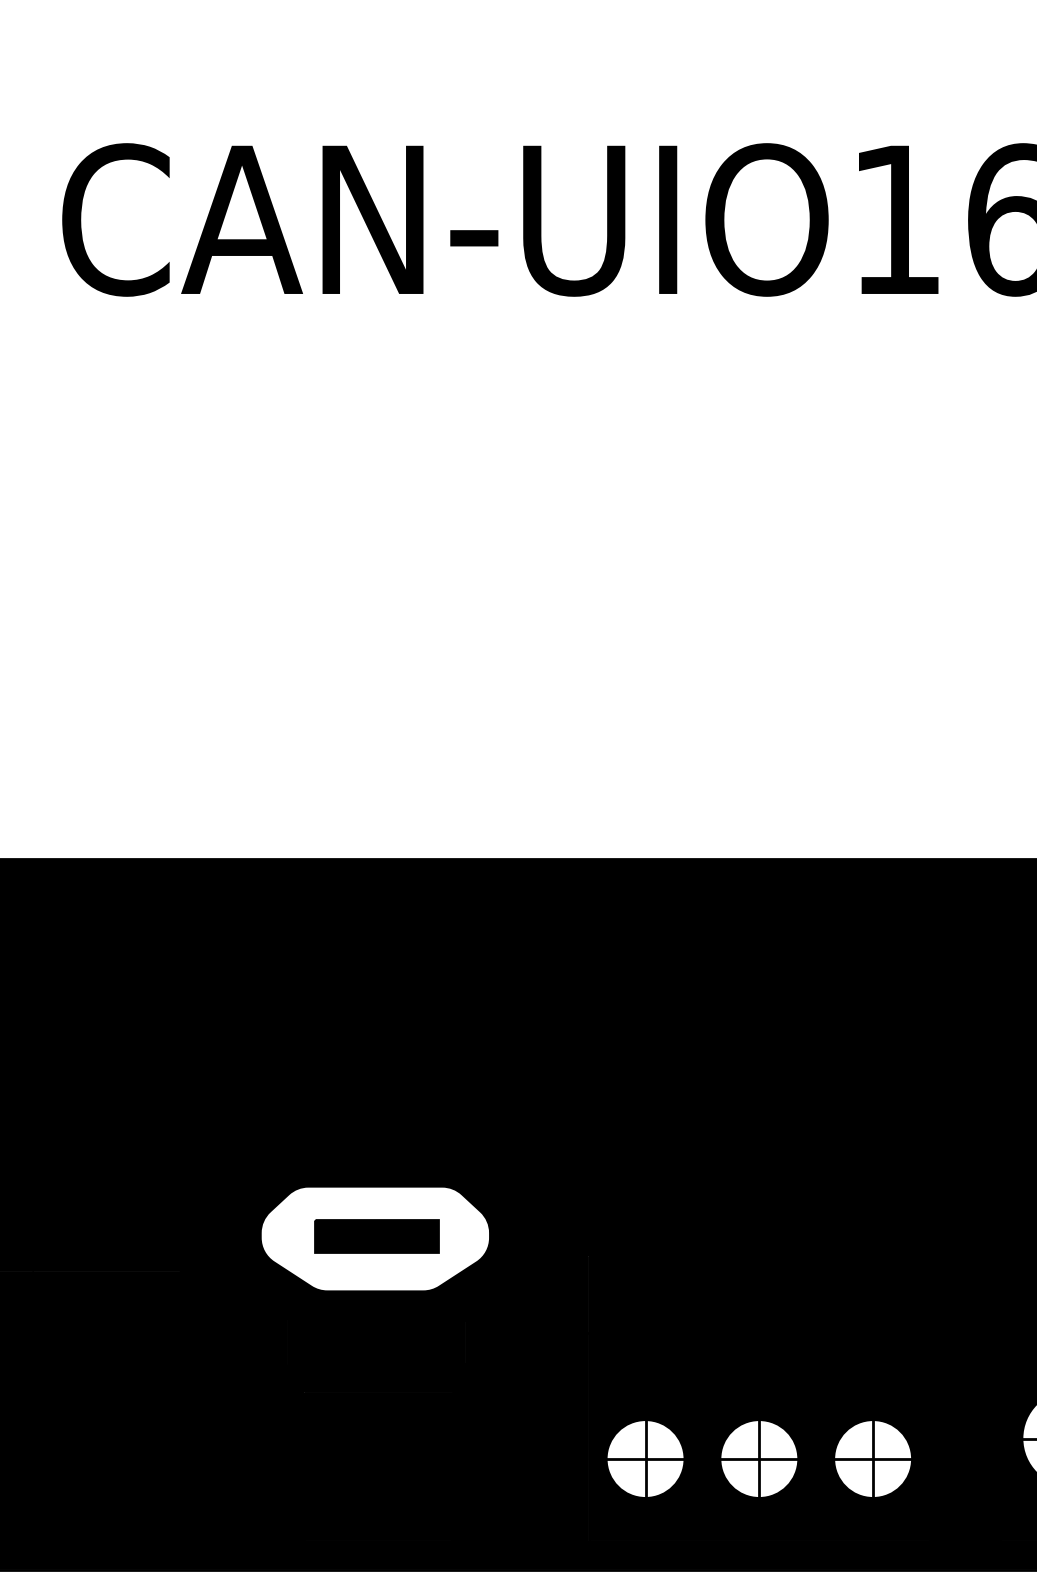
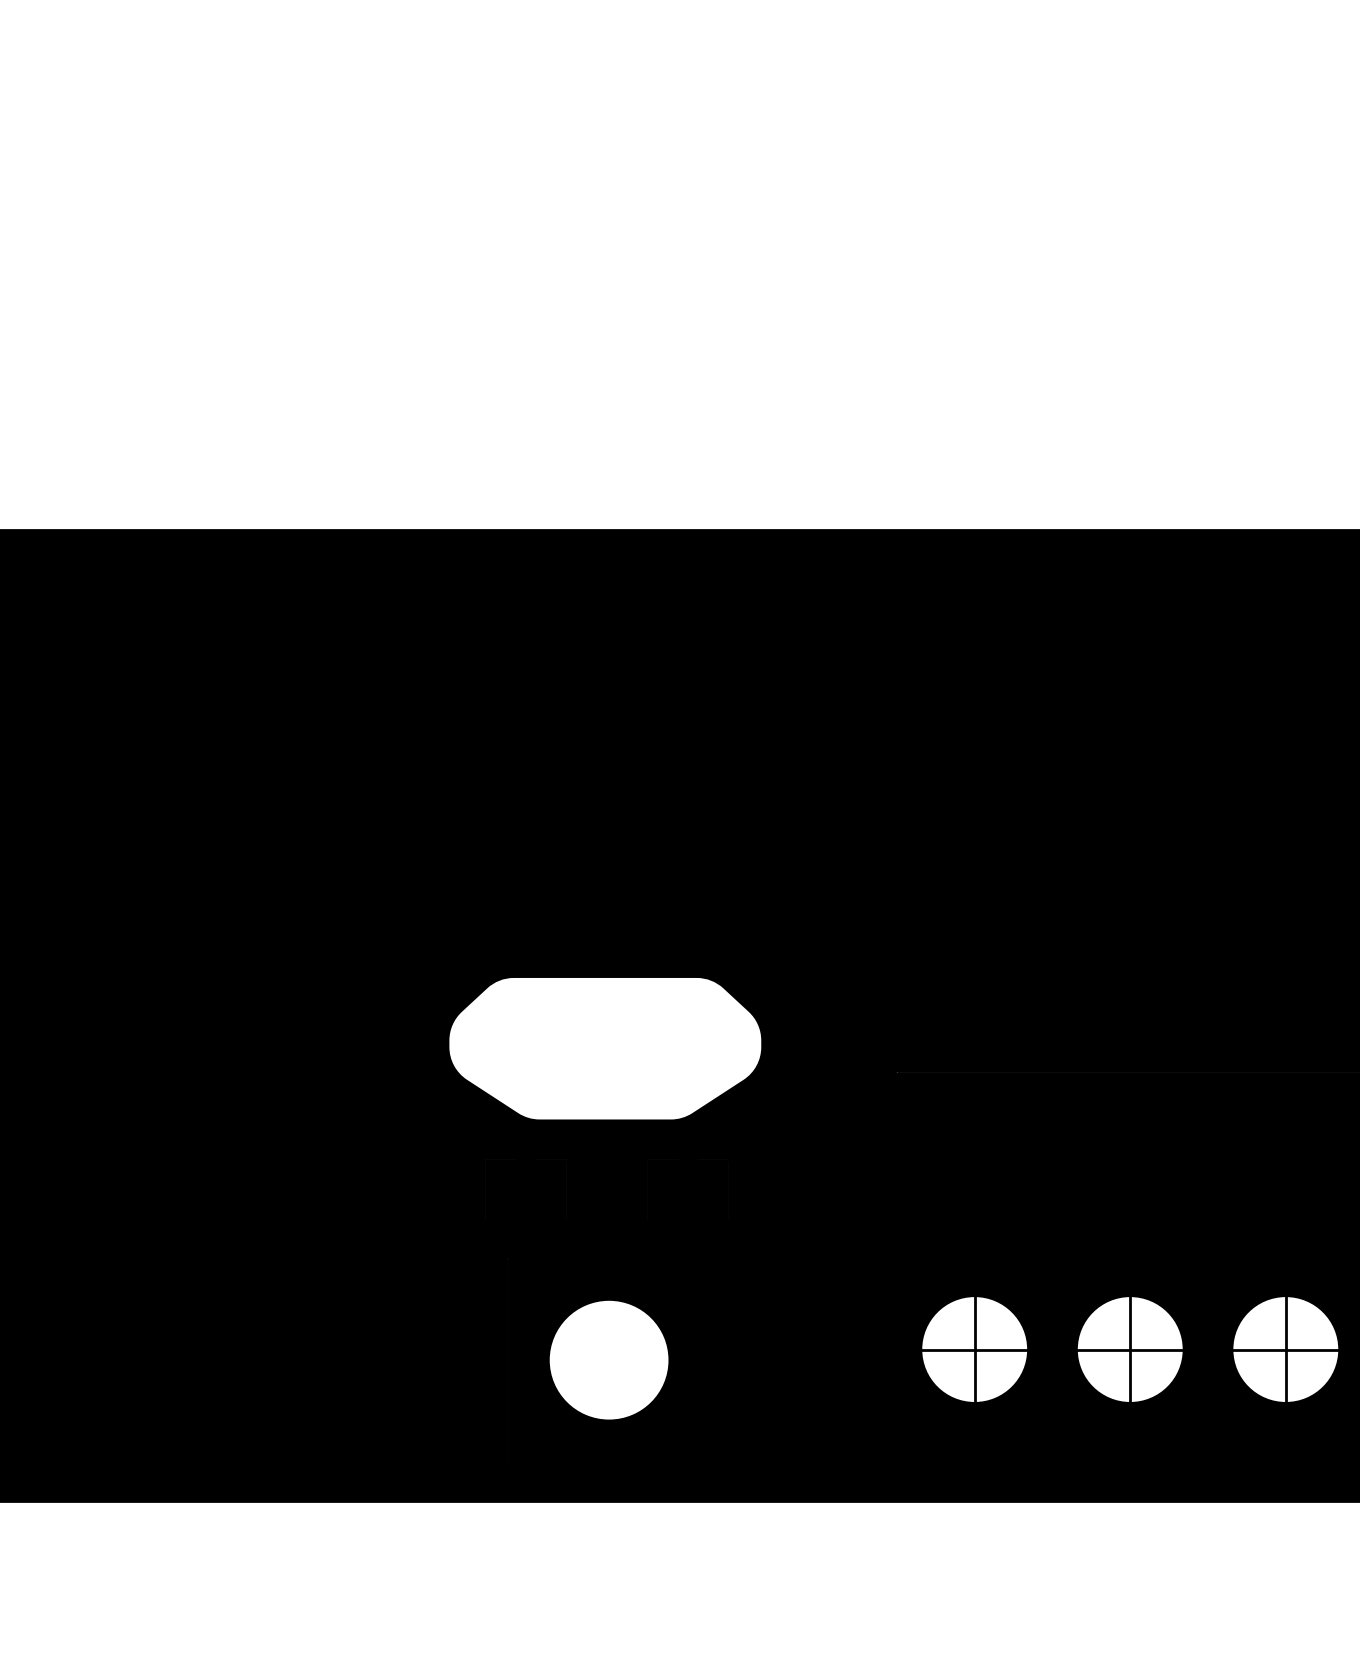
part: (376, 1236) -> (606, 1045), removed
fill: (377, 1466) -> (608, 1359), removed

